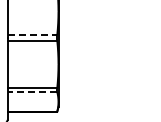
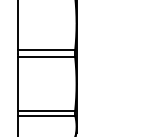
line: (32, 35) -> (46, 50), dashed -> solid
line: (32, 92) -> (46, 116), dashed -> solid

